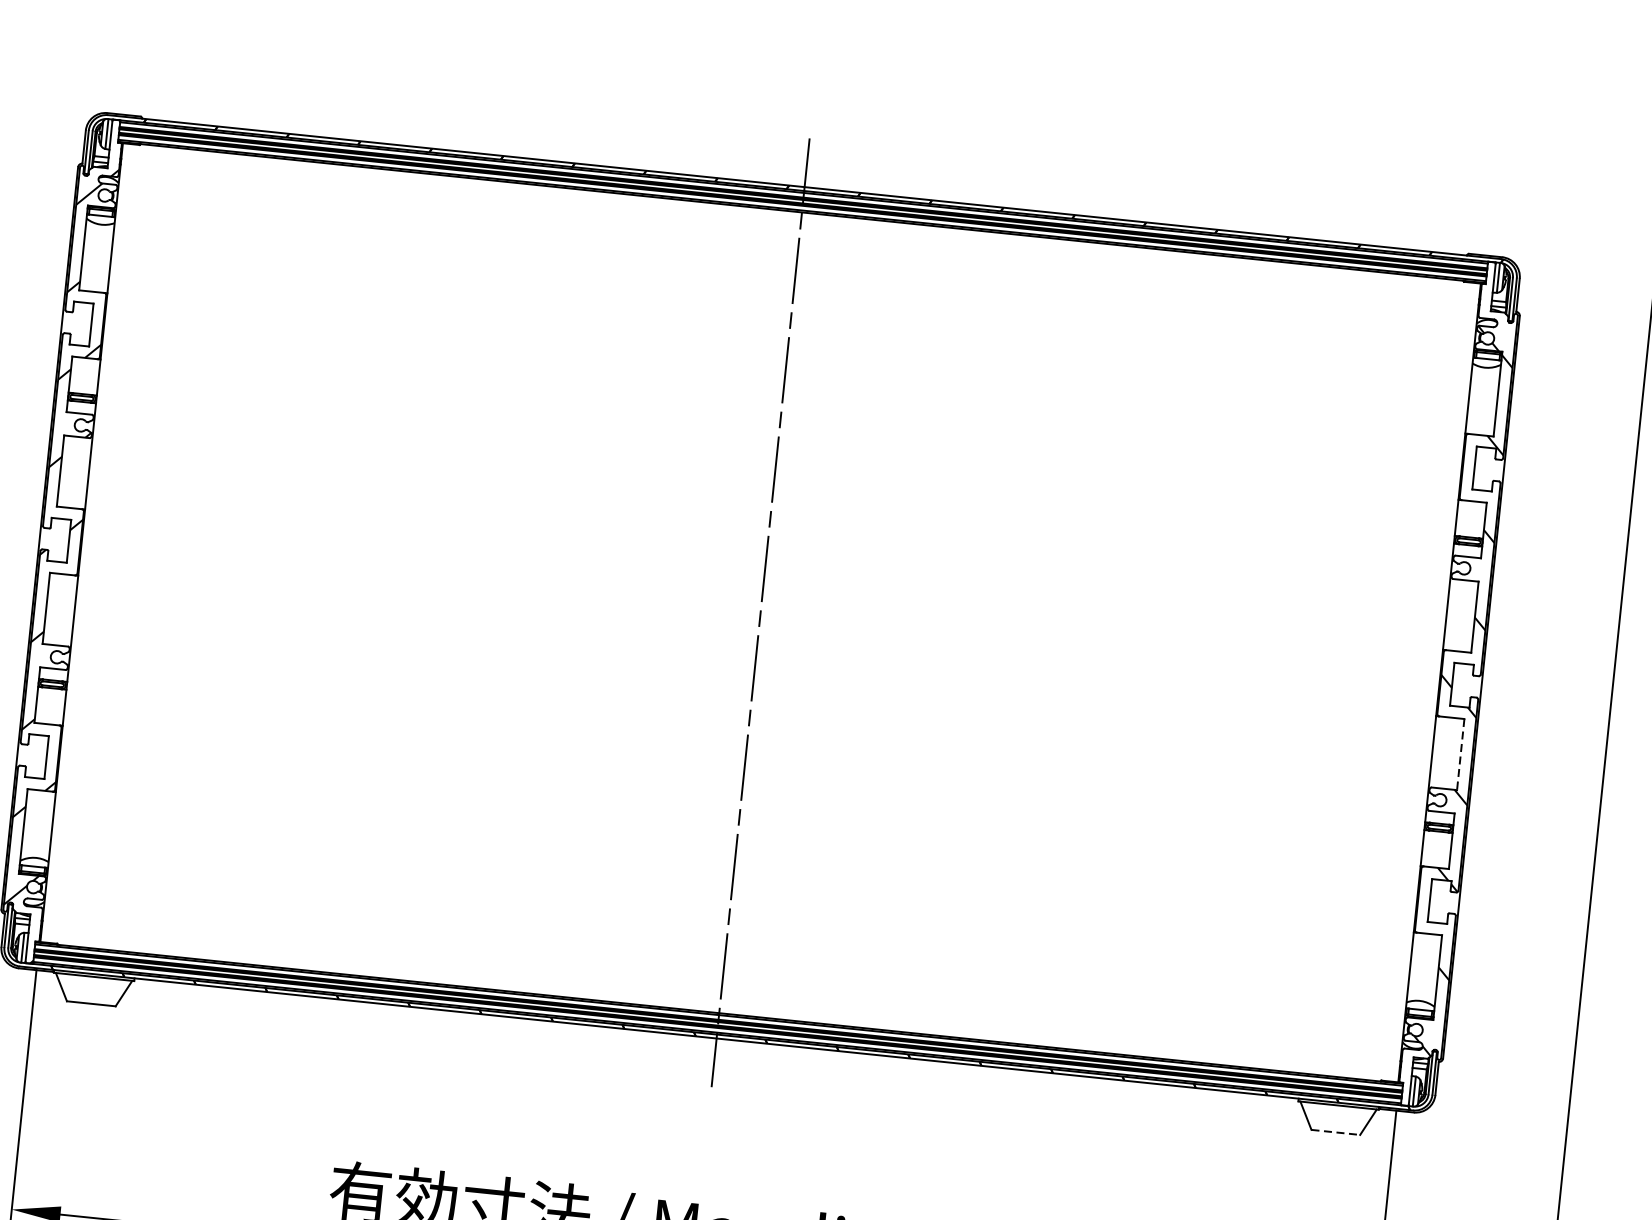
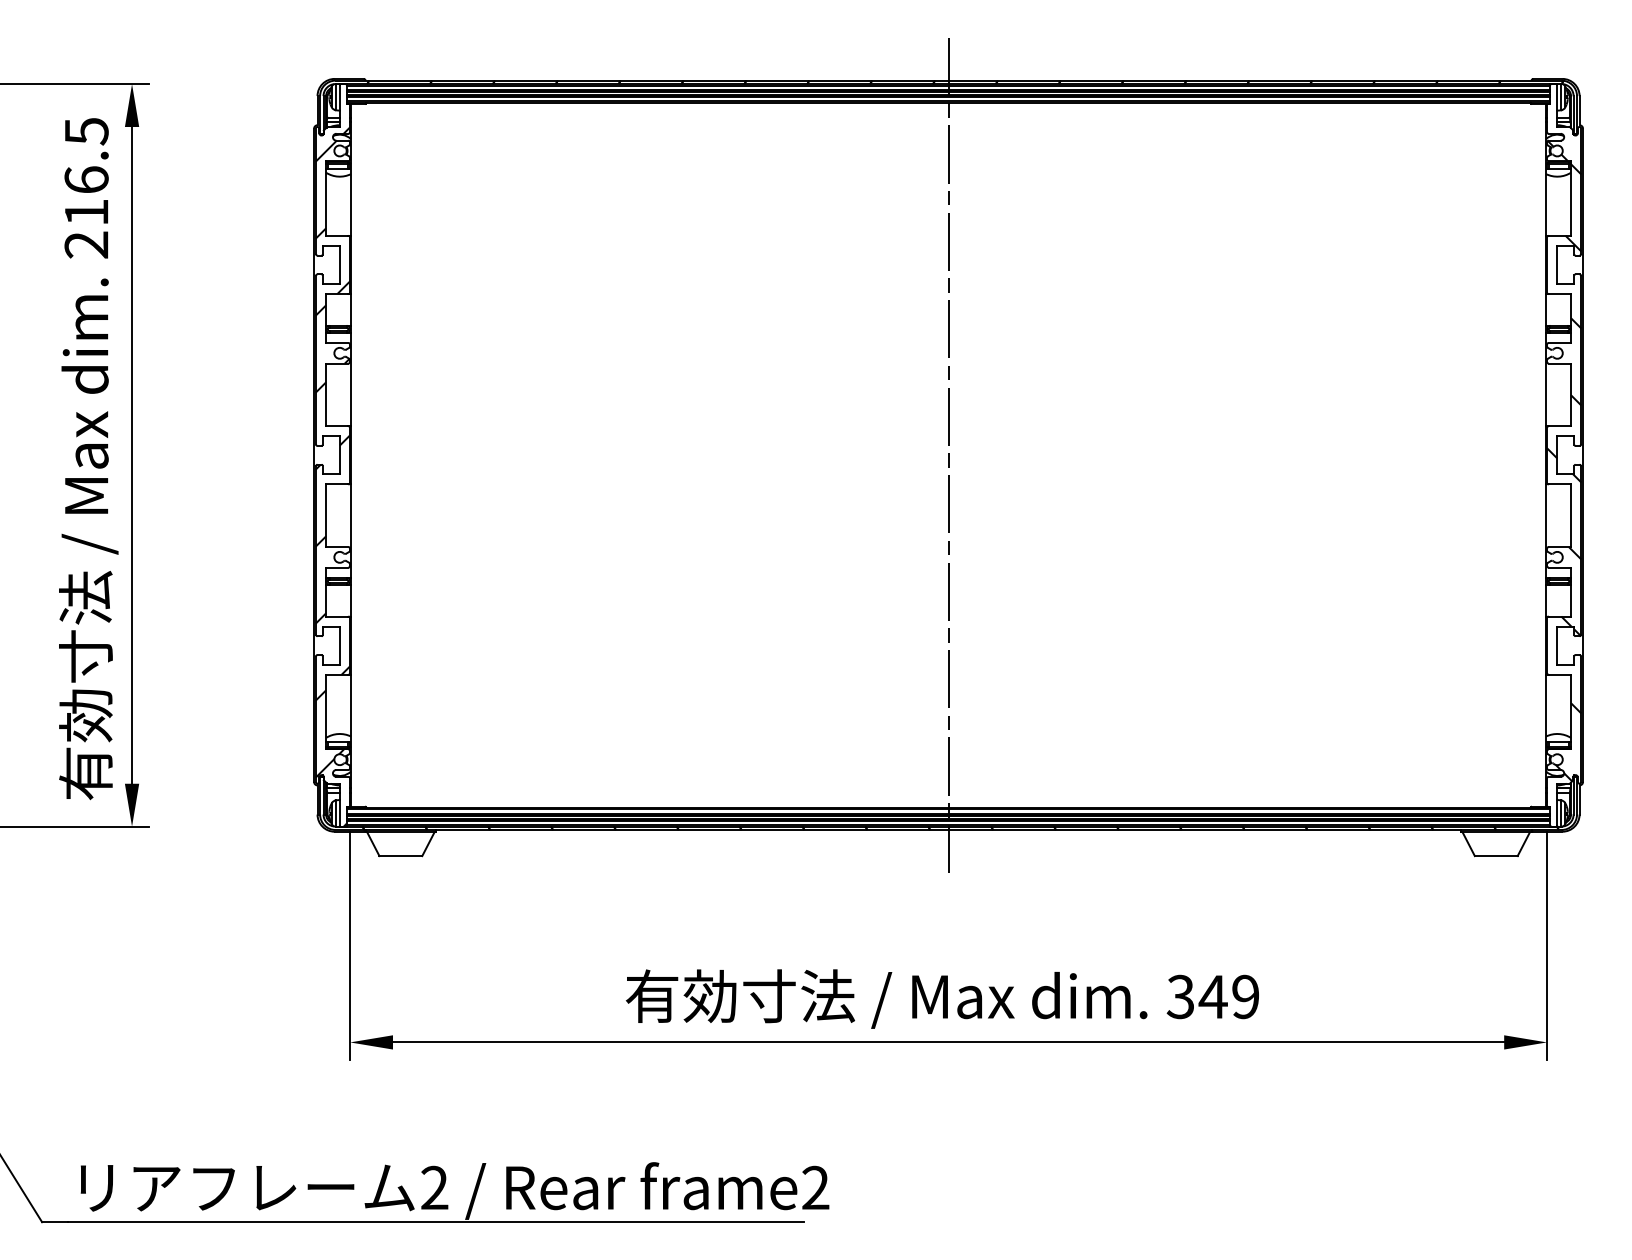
line: (1461, 755) -> (1571, 516), dashed -> solid
line: (1336, 1132) -> (1496, 856), dashed -> solid

